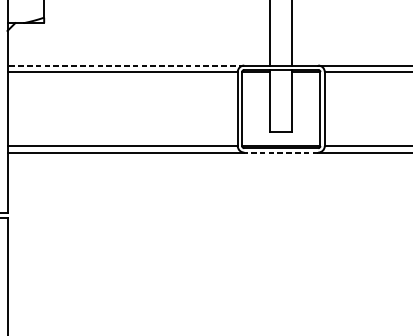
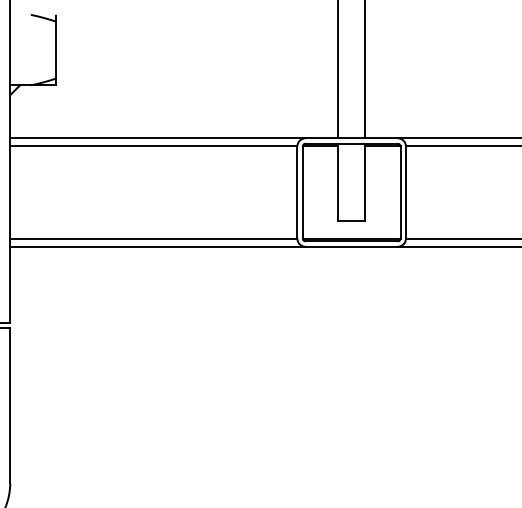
line: (125, 65) -> (157, 138), dashed -> solid
line: (281, 152) -> (351, 246), dashed -> solid

